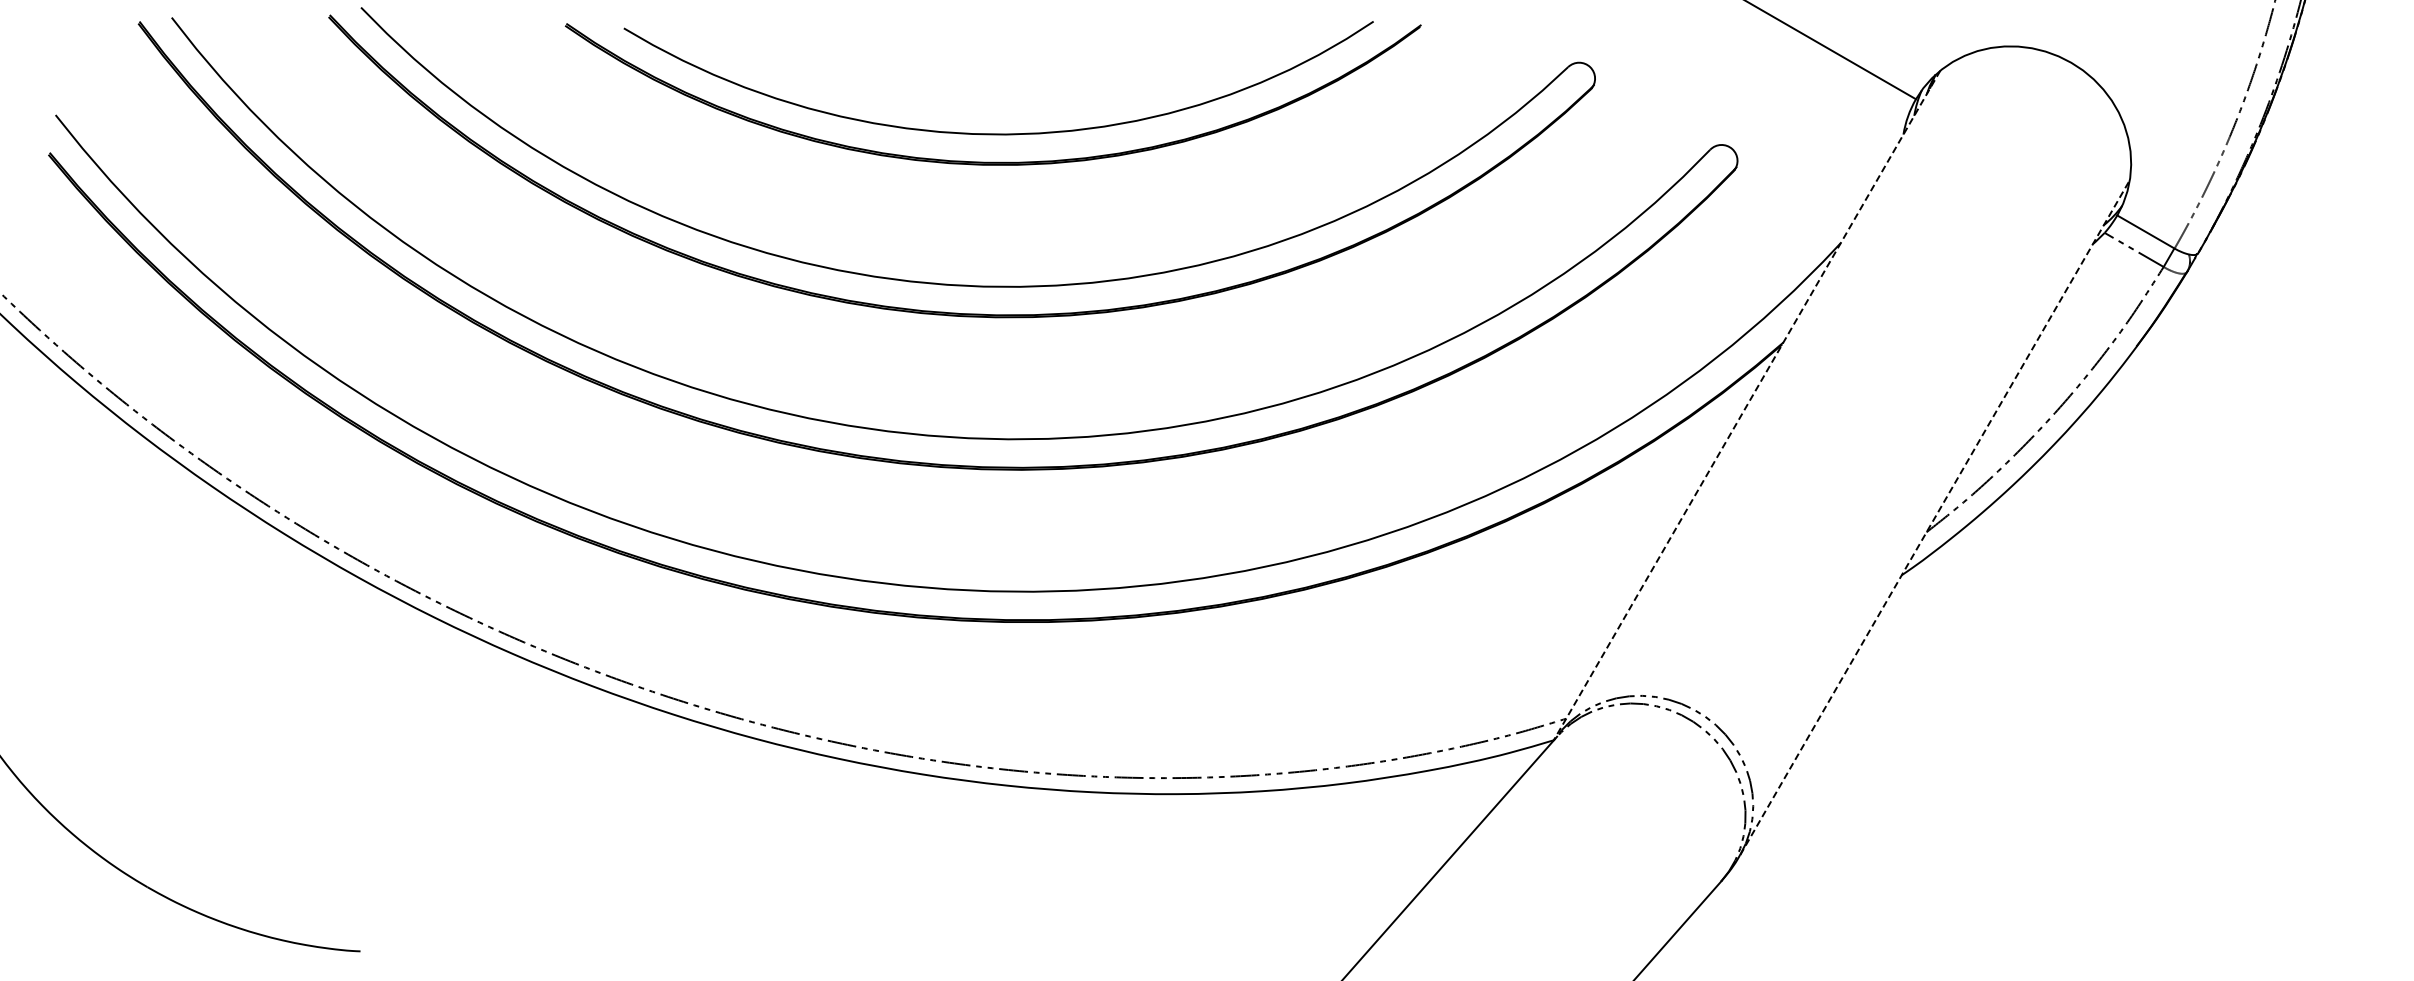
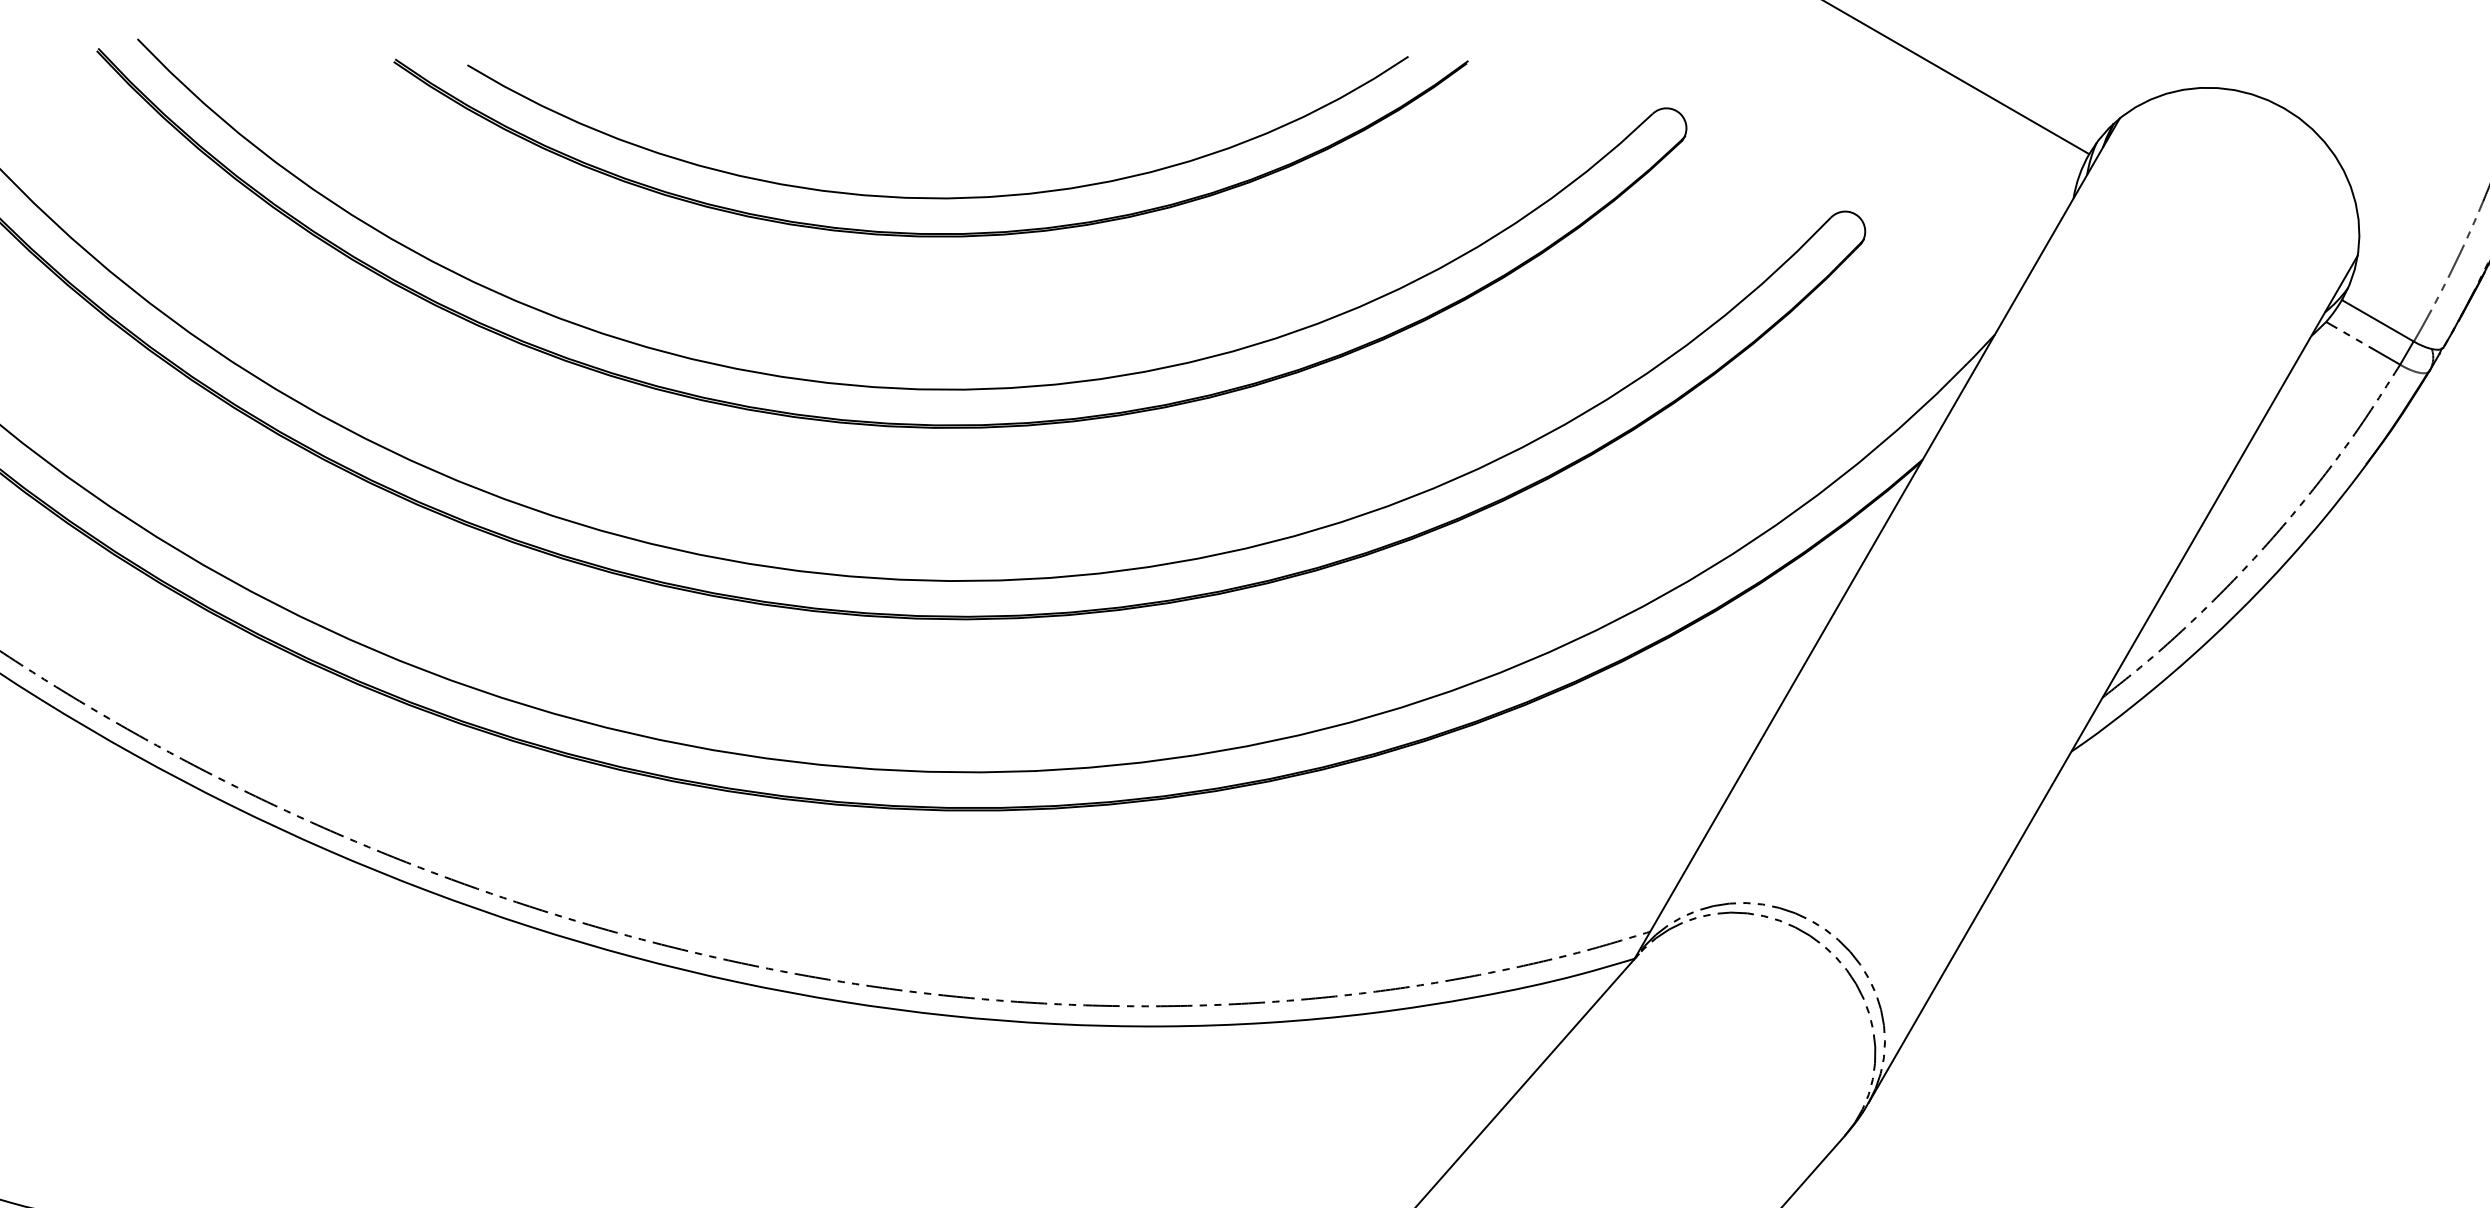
line: (1746, 405) -> (1876, 538), dashed -> solid
line: (1935, 517) -> (2113, 679), dashed -> solid

